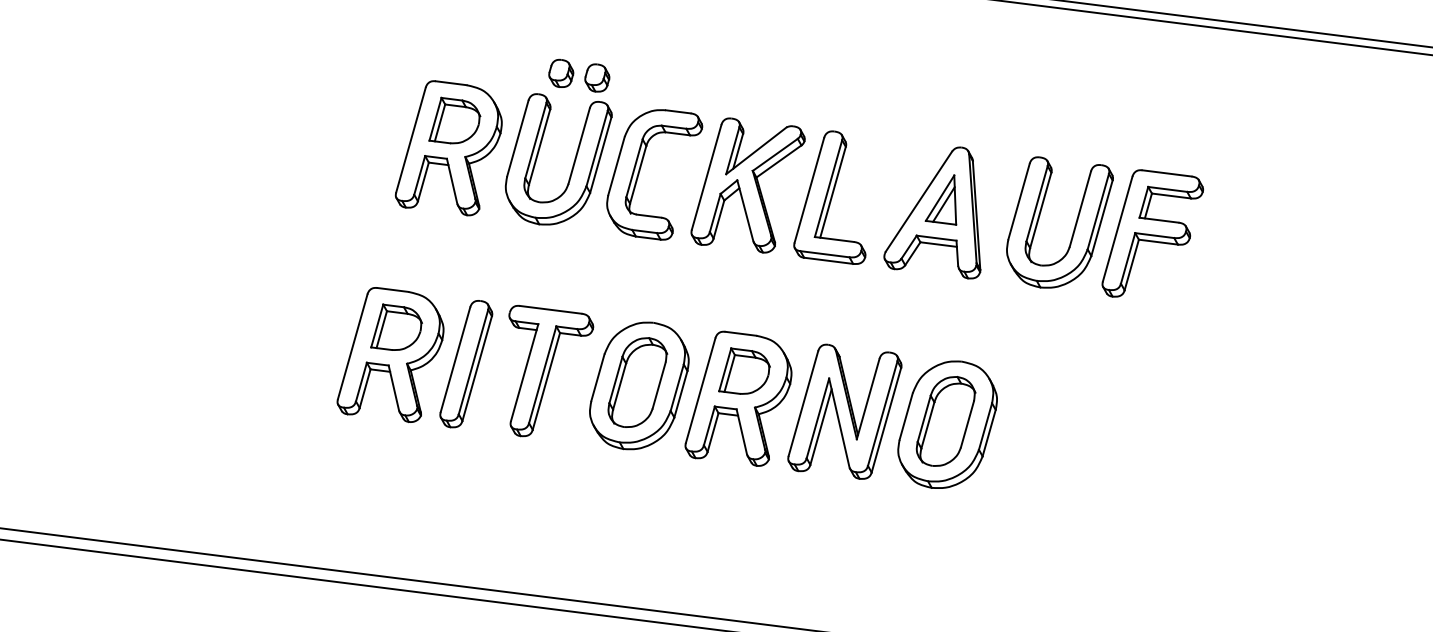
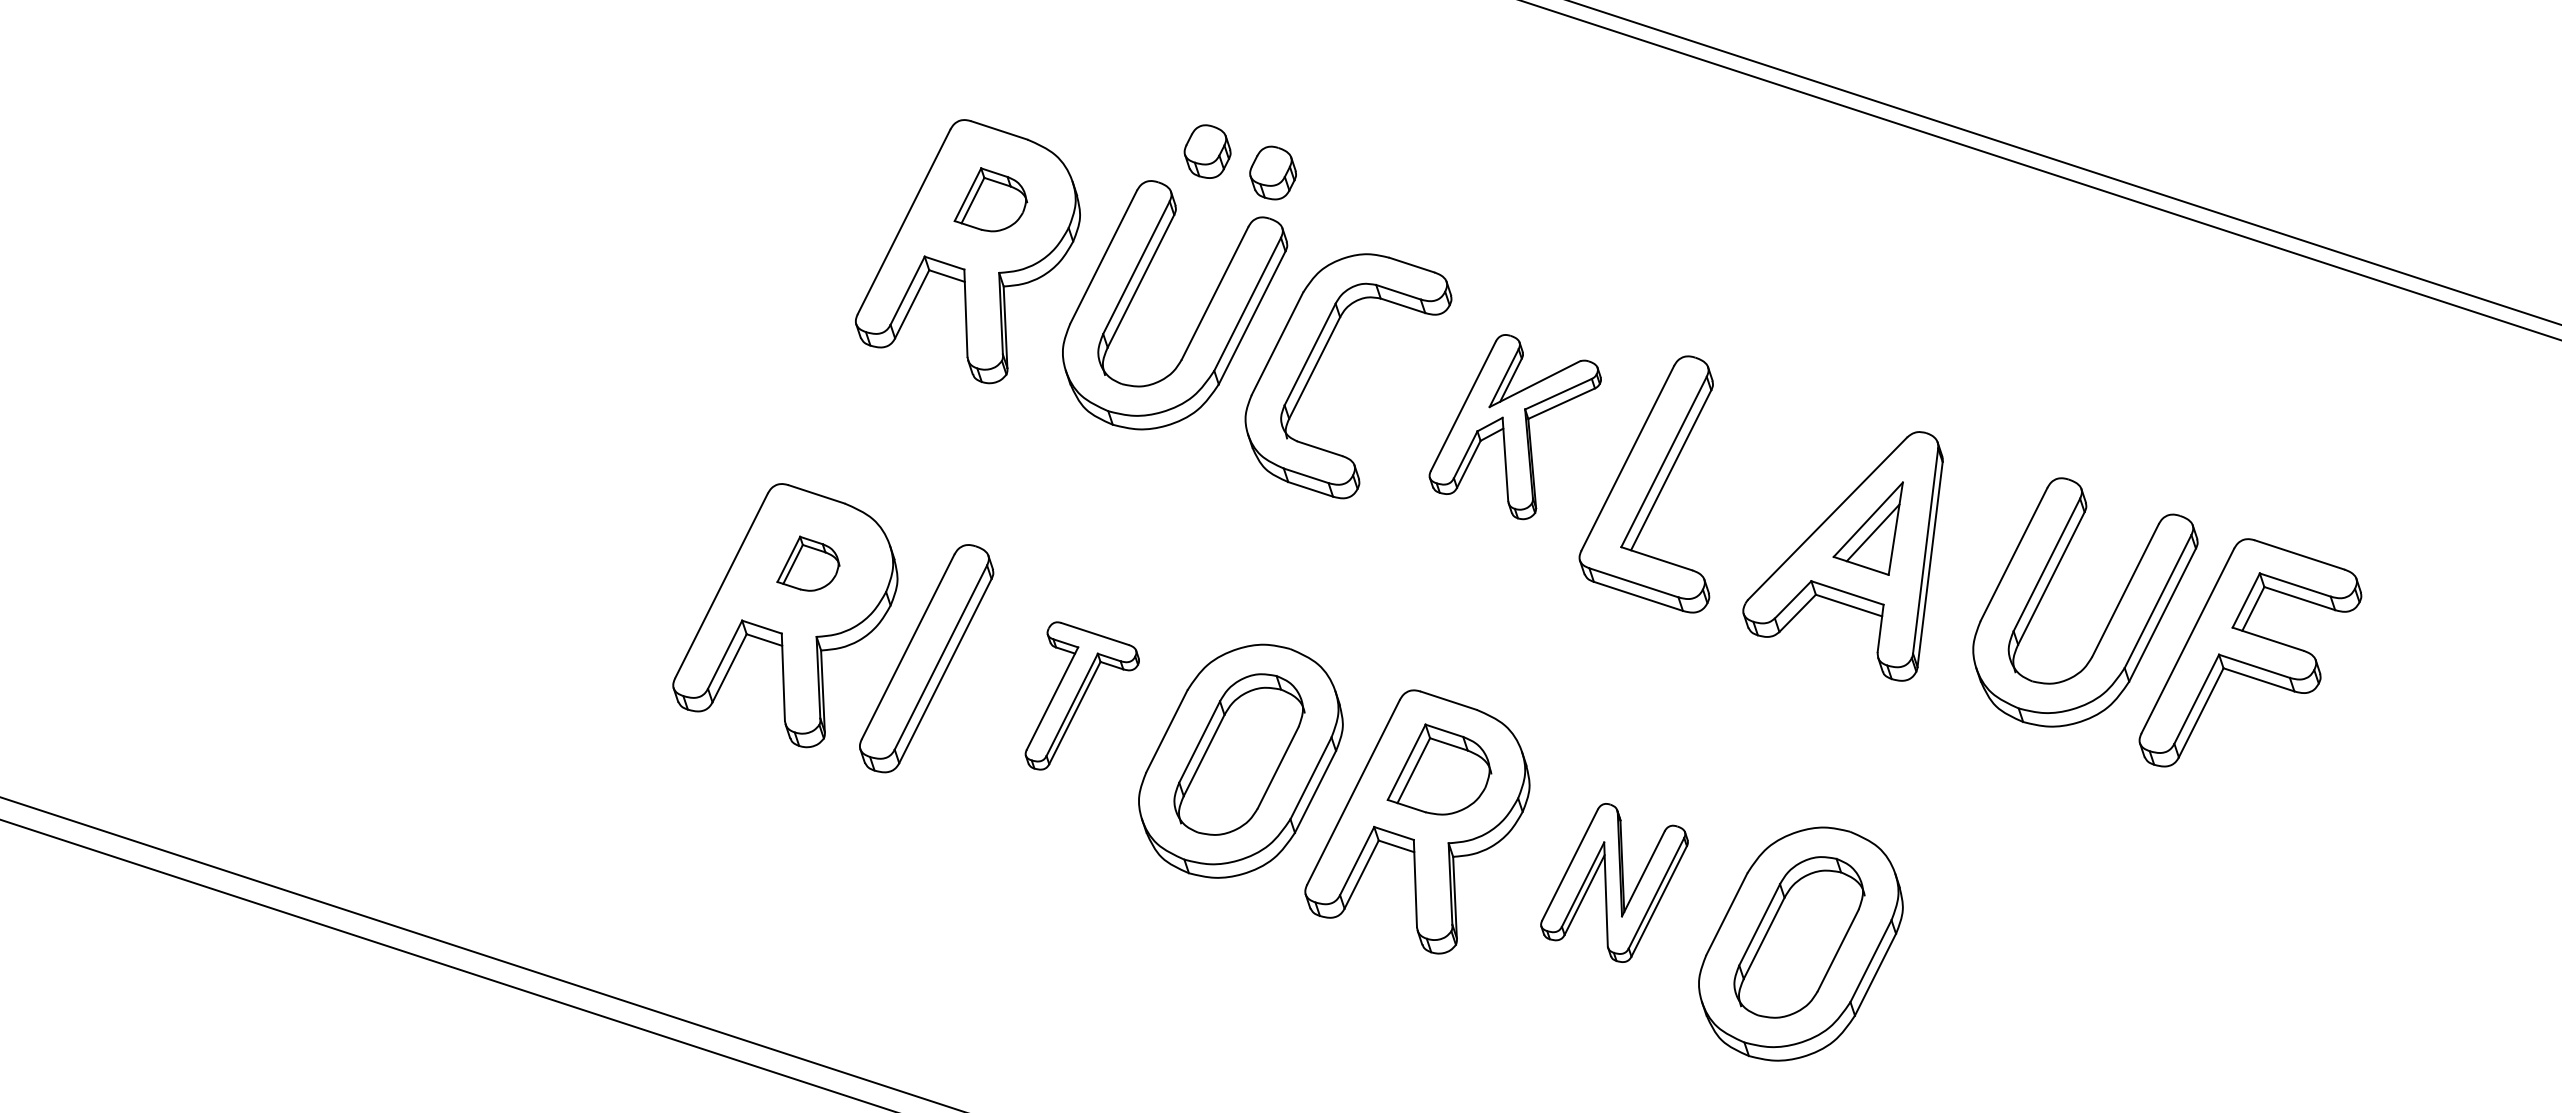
part: (454, 120) -> (992, 200), size x0.7
part: (747, 185) -> (1514, 427), size x0.7
part: (396, 326) -> (810, 563), size x0.6
part: (551, 371) -> (1082, 703), size x0.6
part: (844, 411) -> (1613, 882), size x0.6

